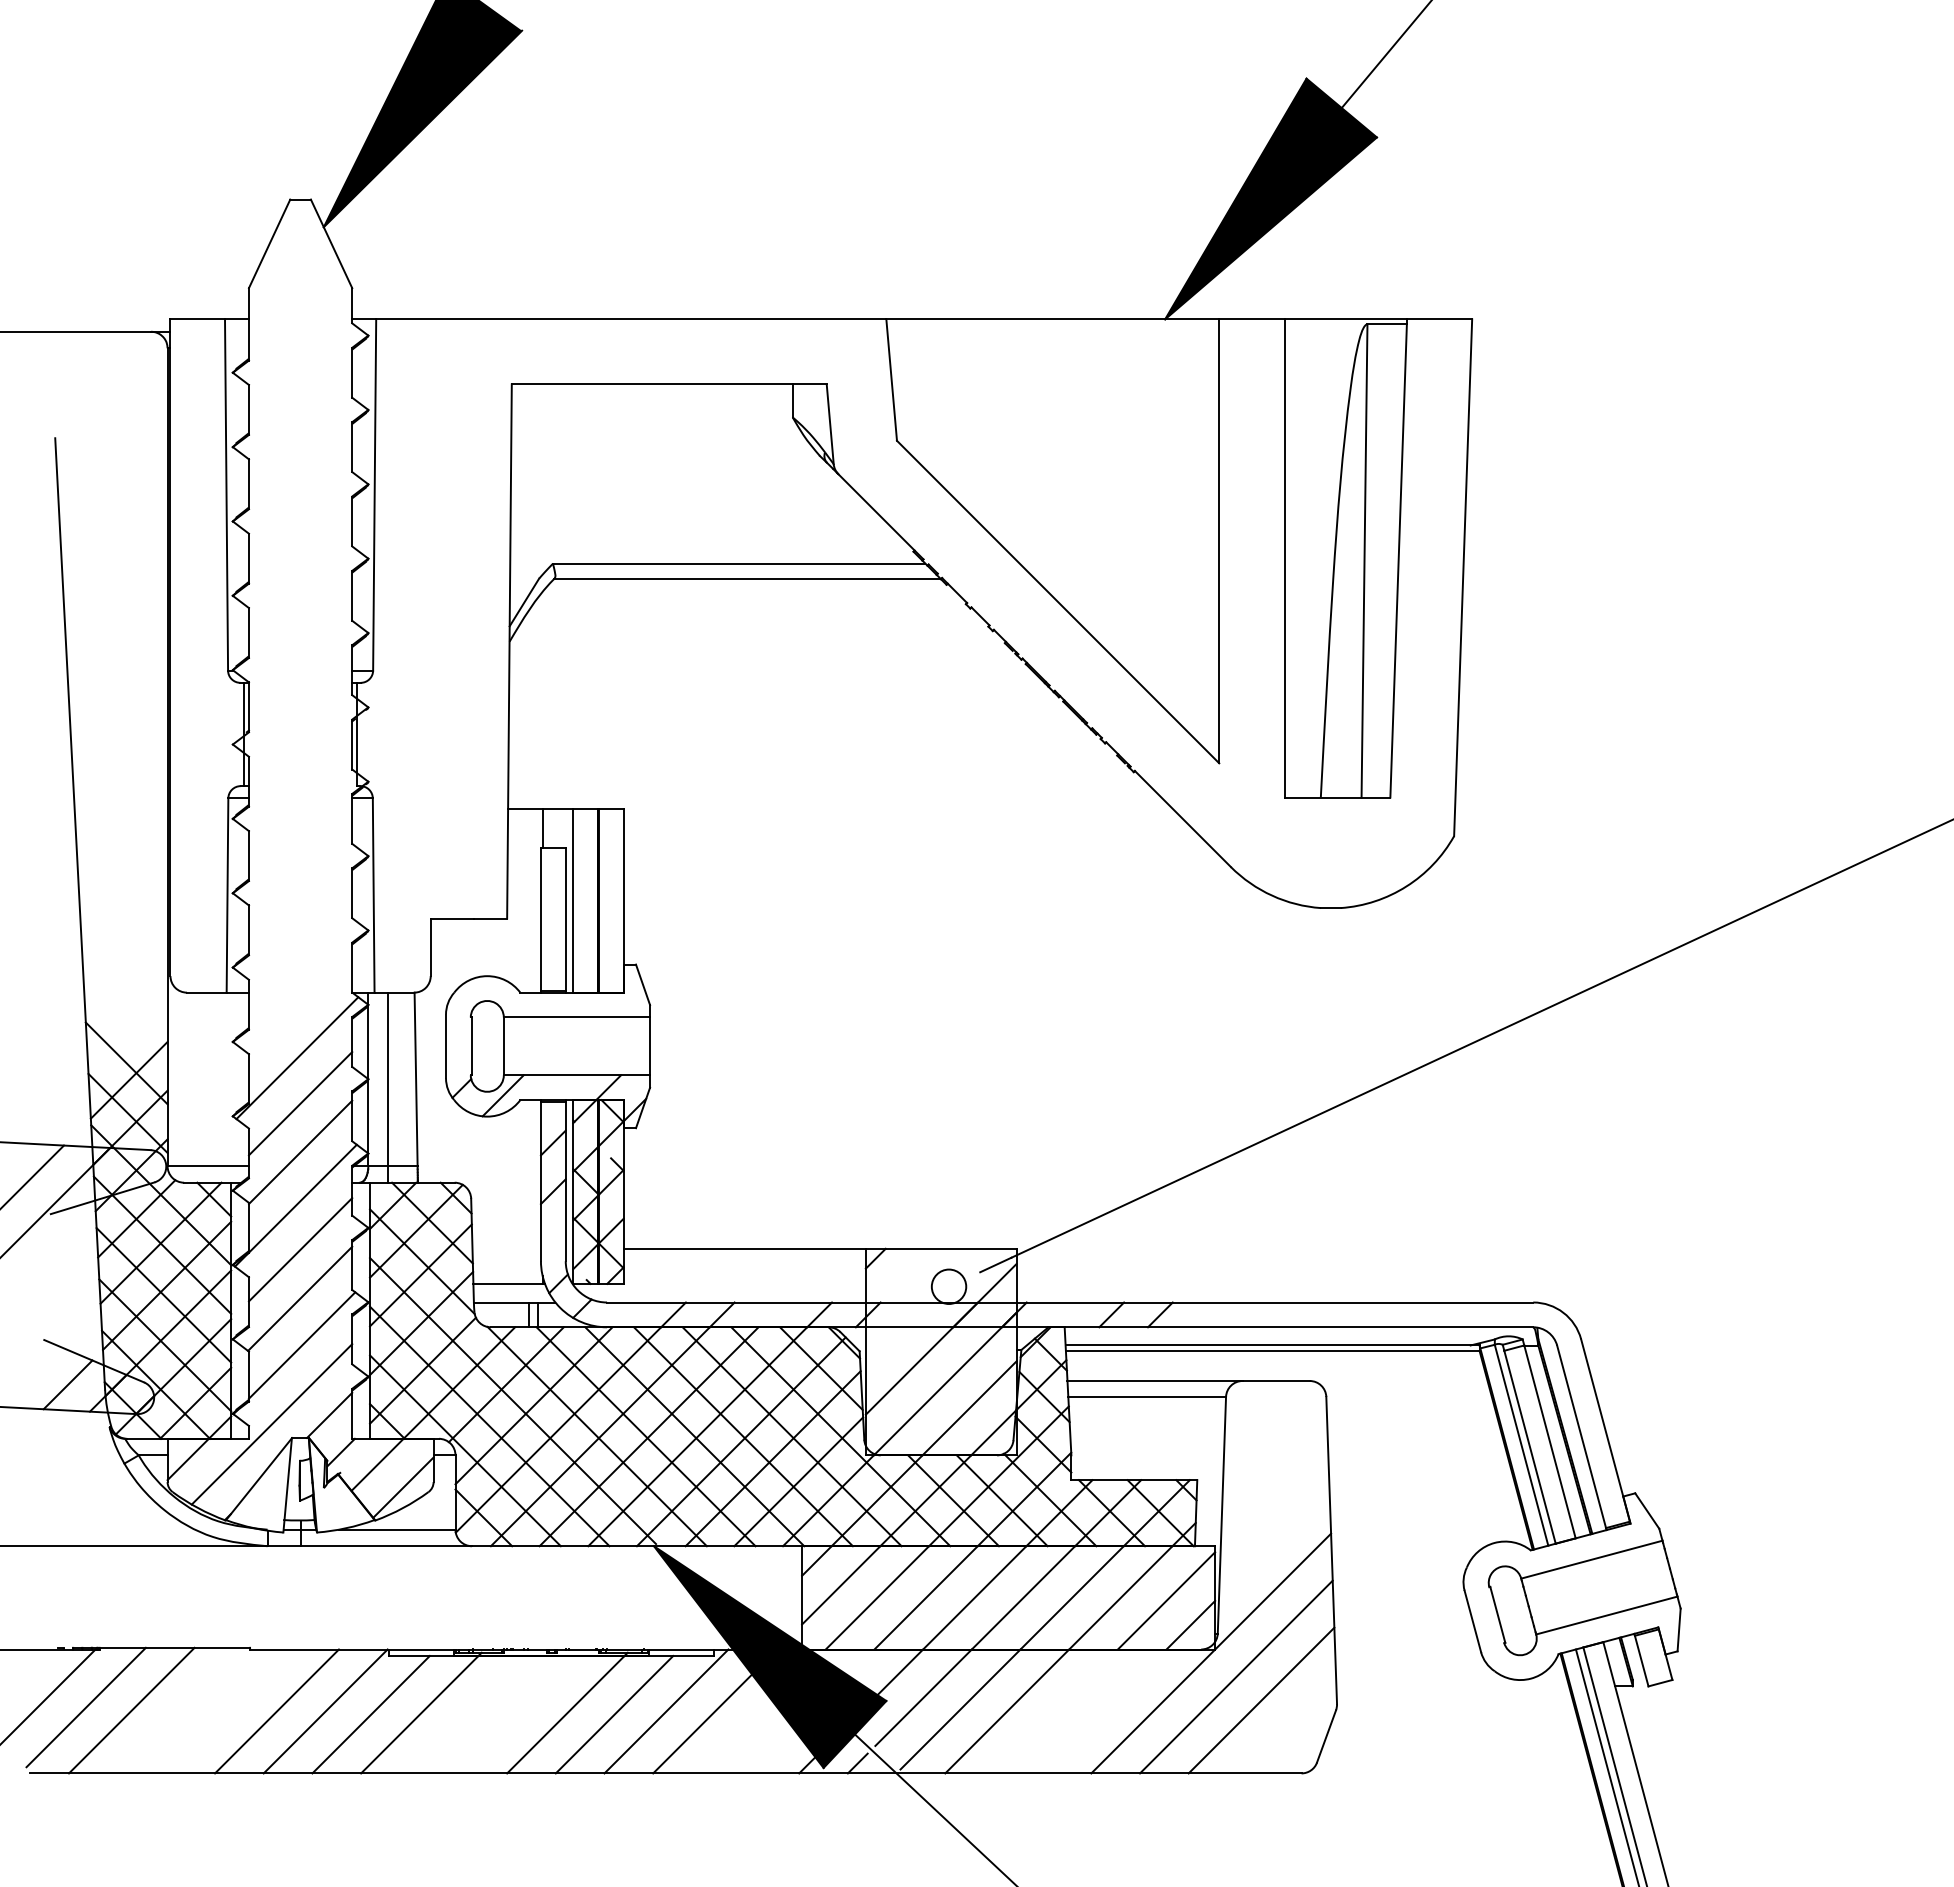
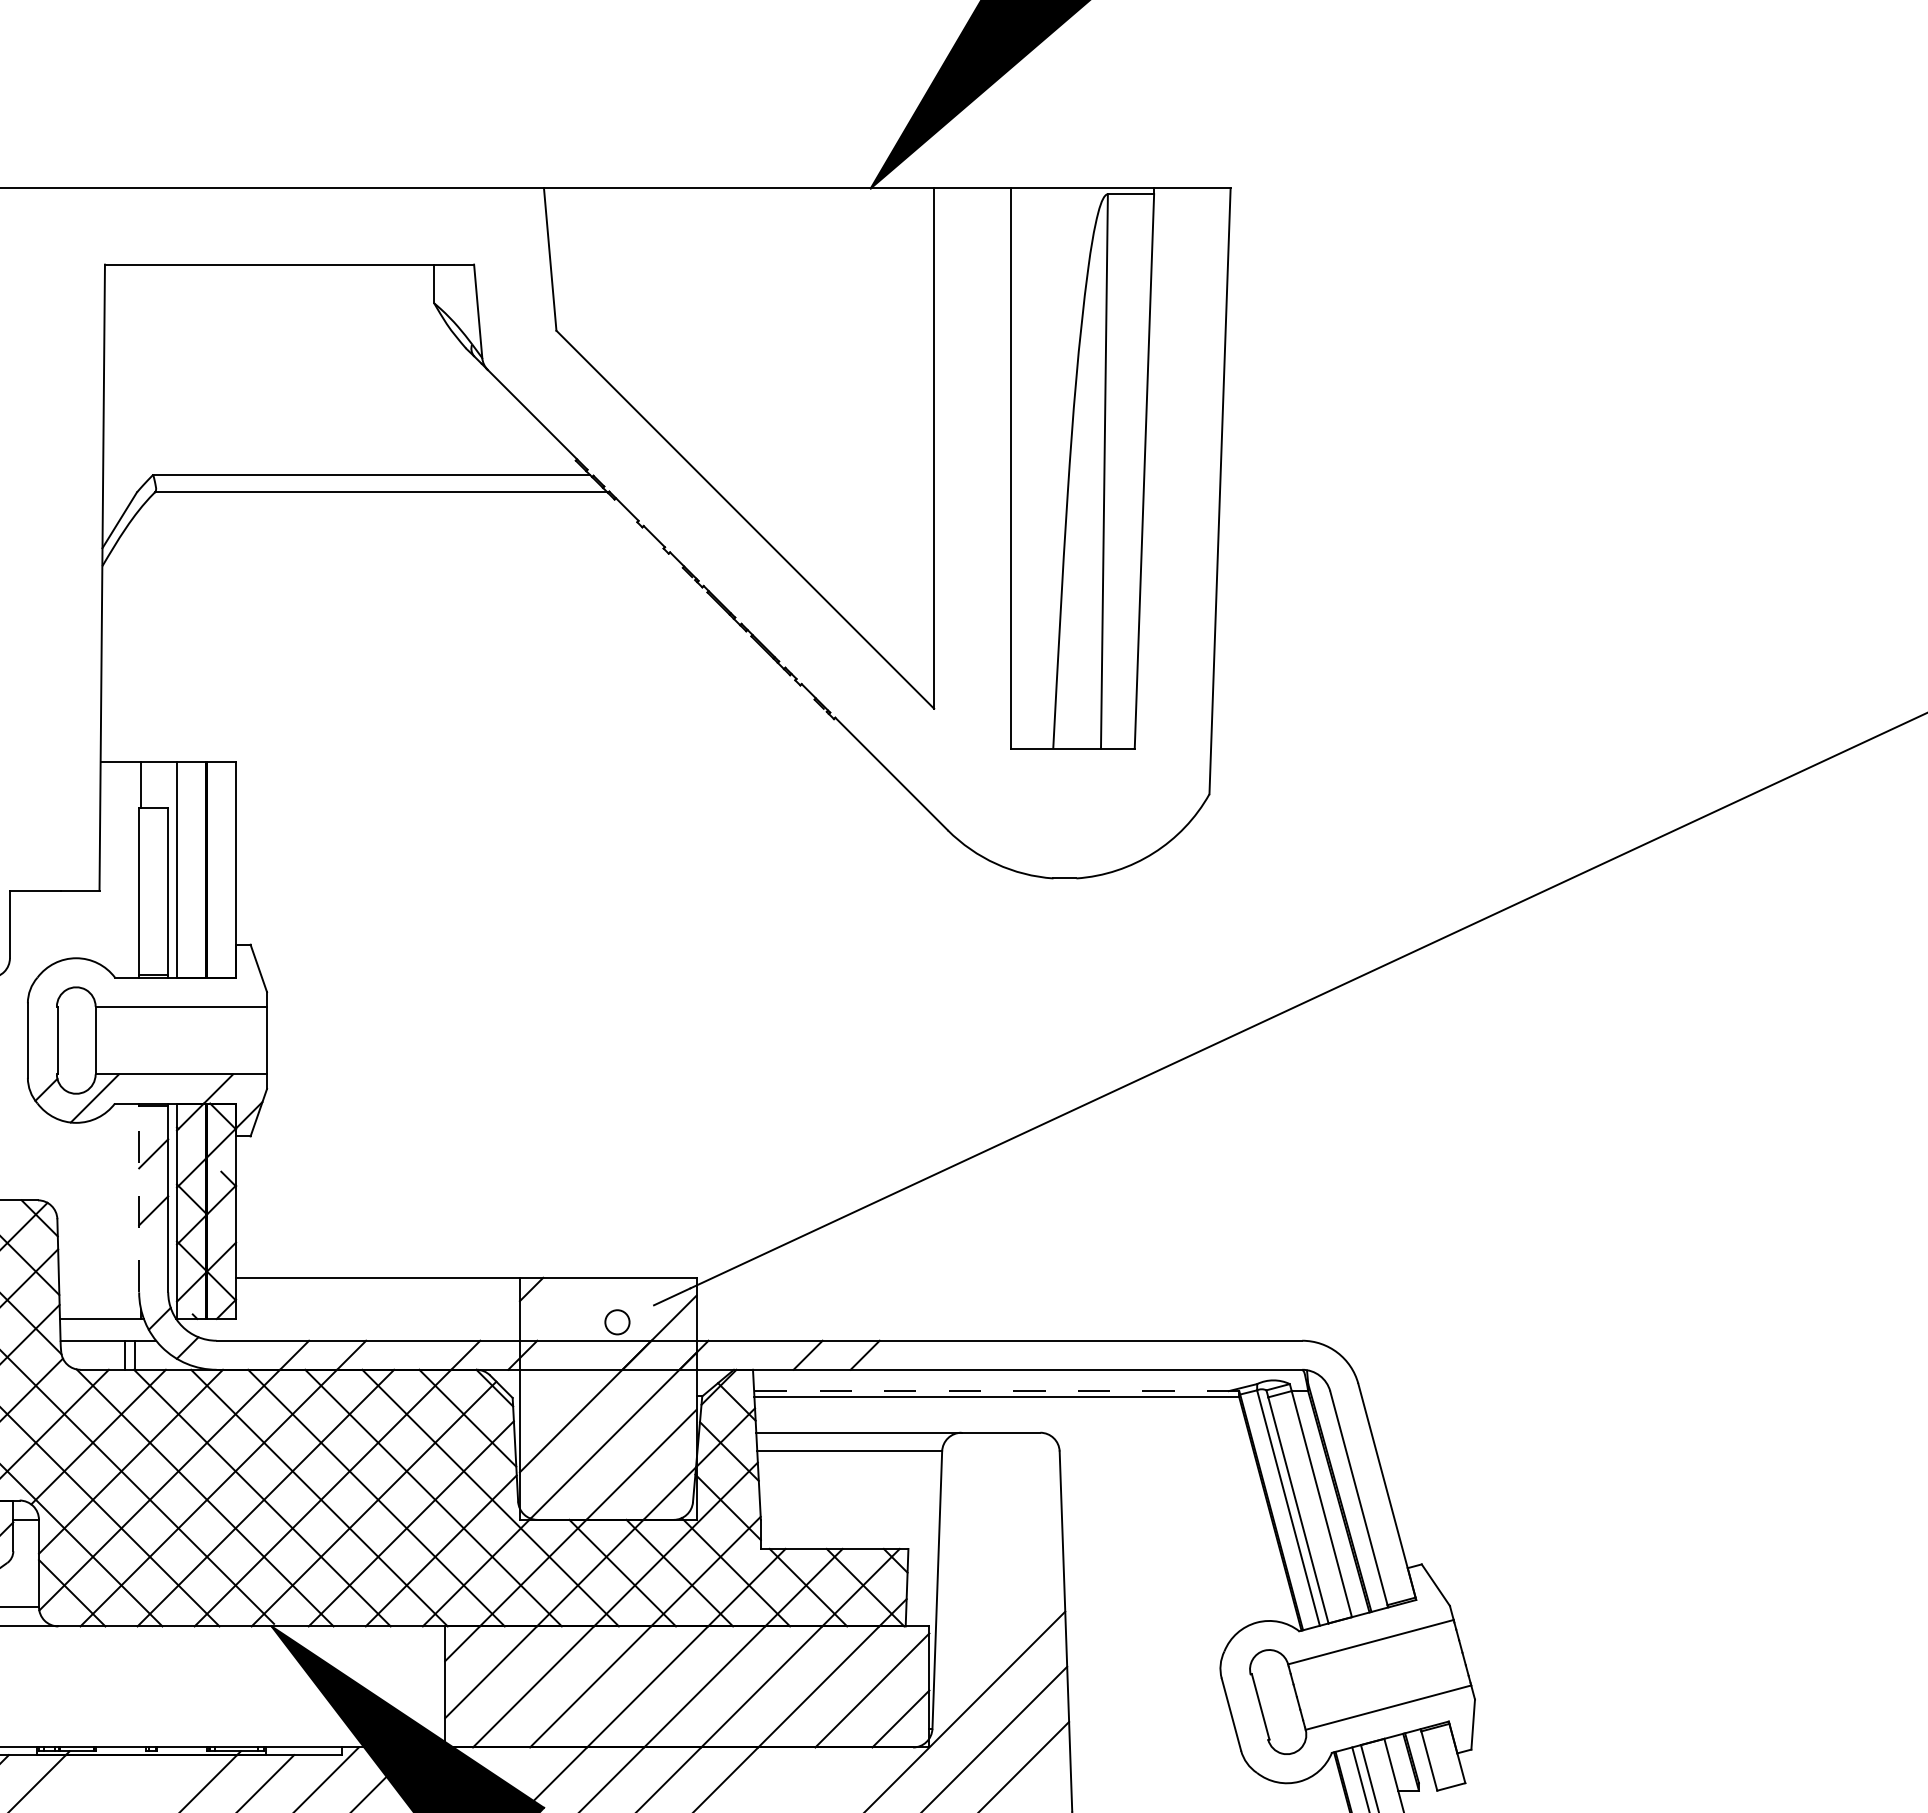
line: (540, 1181) -> (138, 1198), solid -> dashed
circle: (948, 1286) -> (616, 1321), size x0.6
line: (1272, 1345) -> (996, 1391), solid -> dashed

